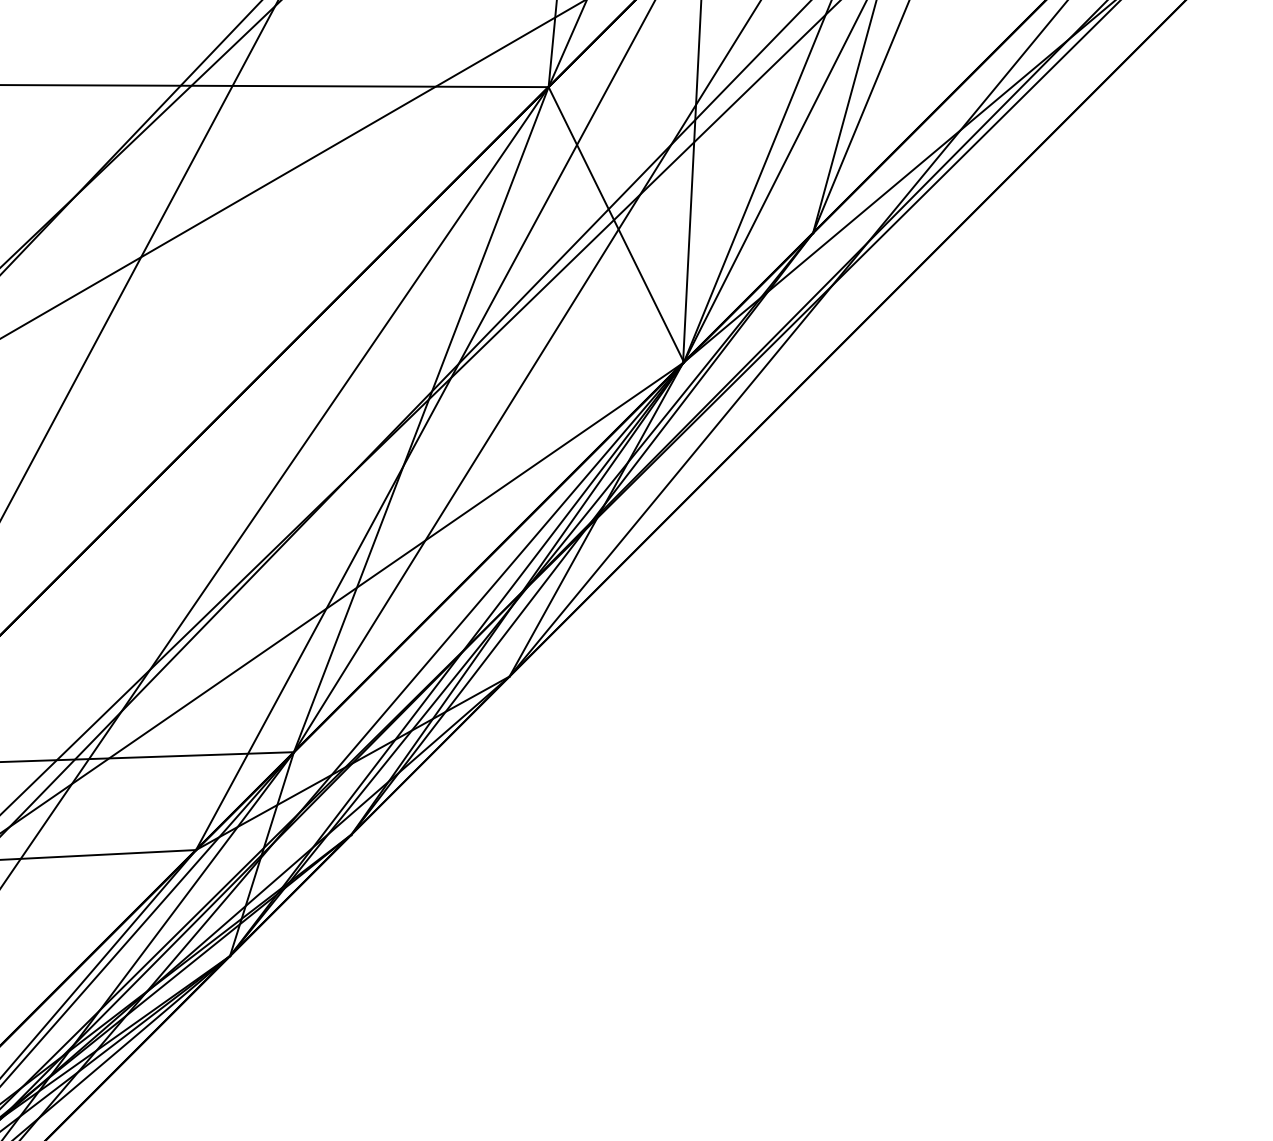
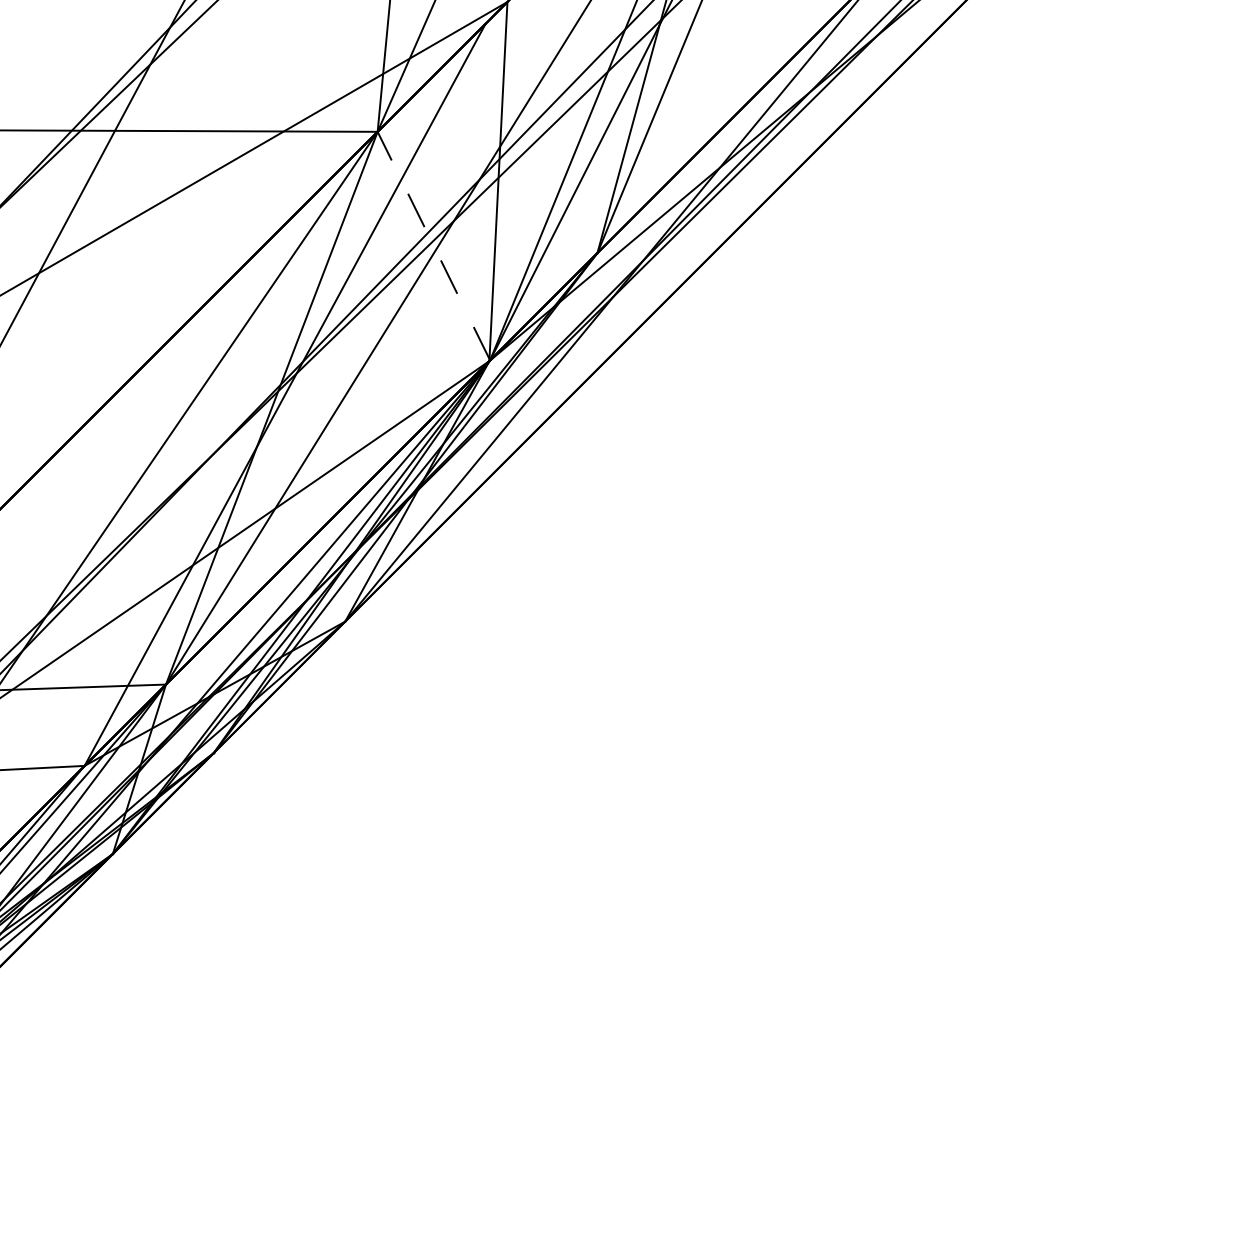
line: (615, 223) -> (433, 245), solid -> dashed

